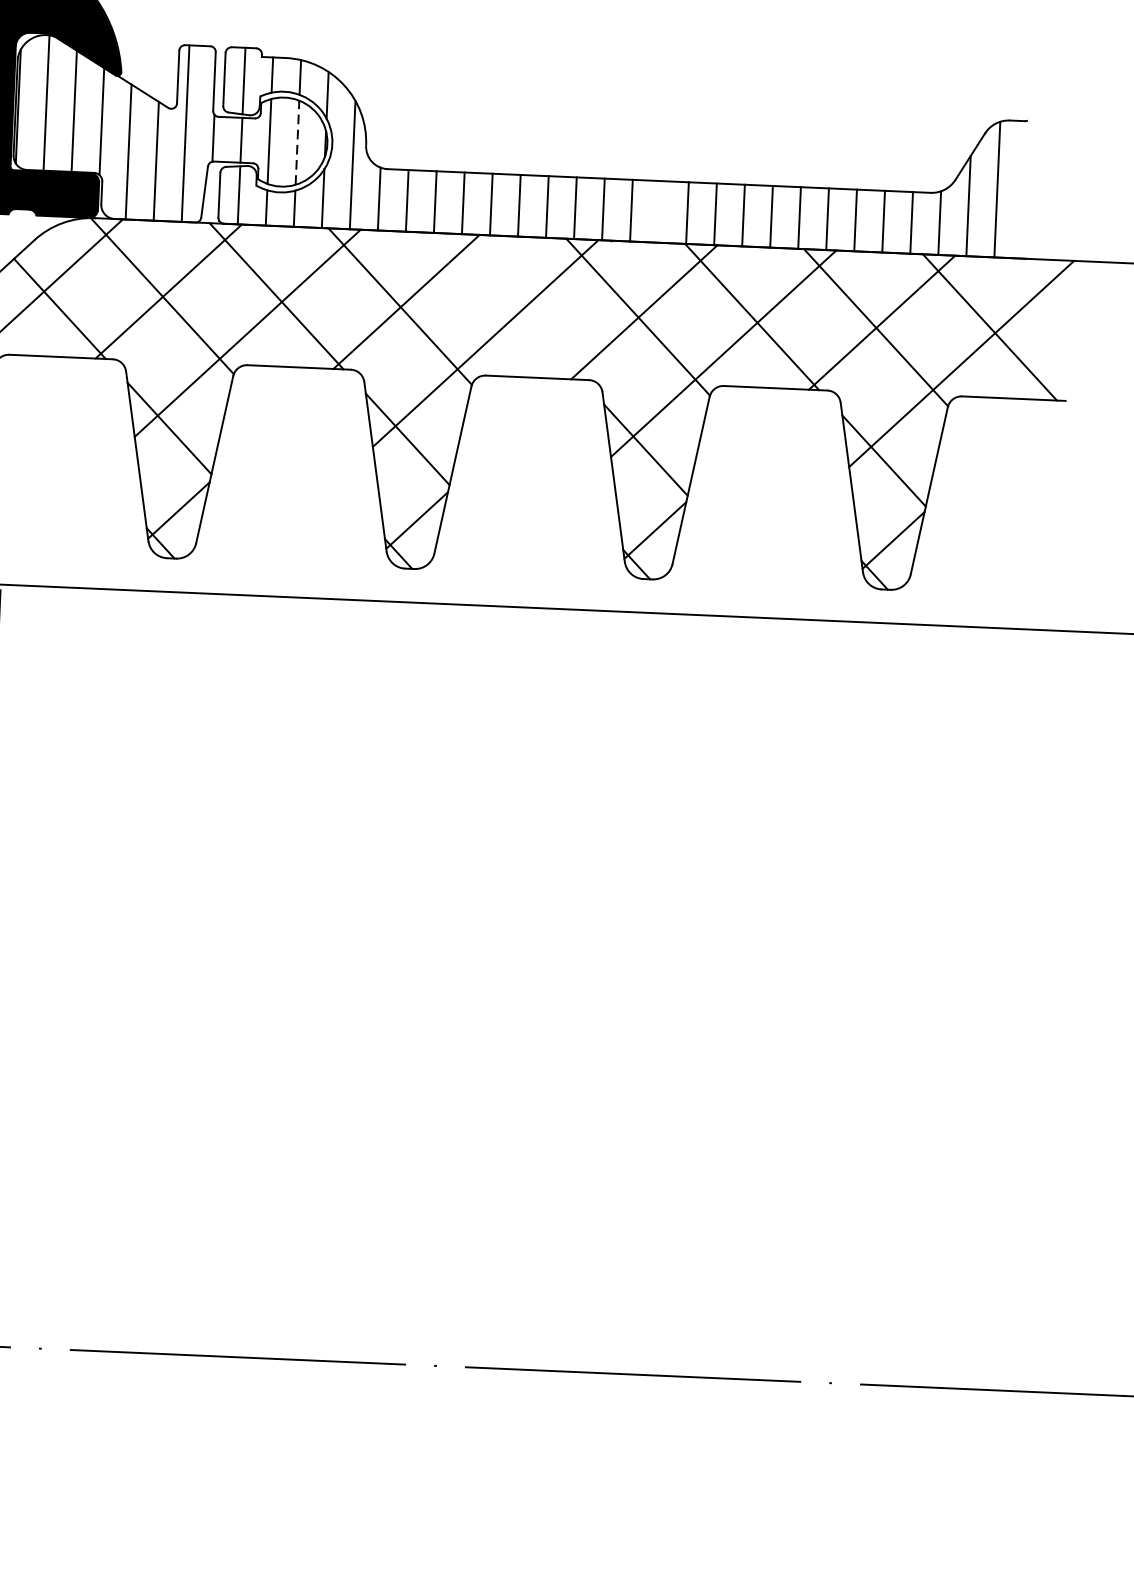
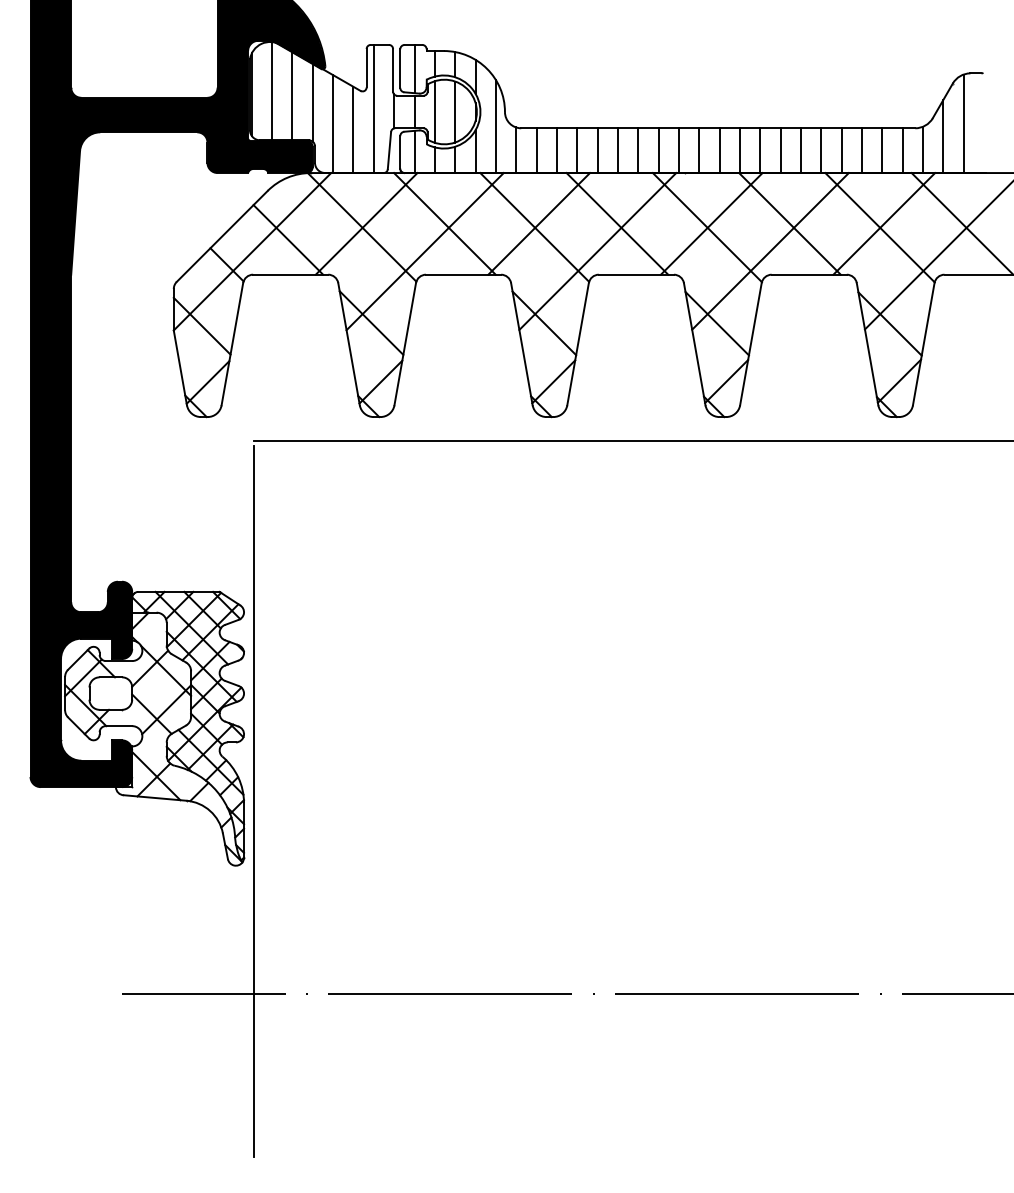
line: (297, 143) -> (455, 112), dashed -> solid
line: (659, 211) -> (719, 150), added
line: (514, 306) -> (617, 223), added

